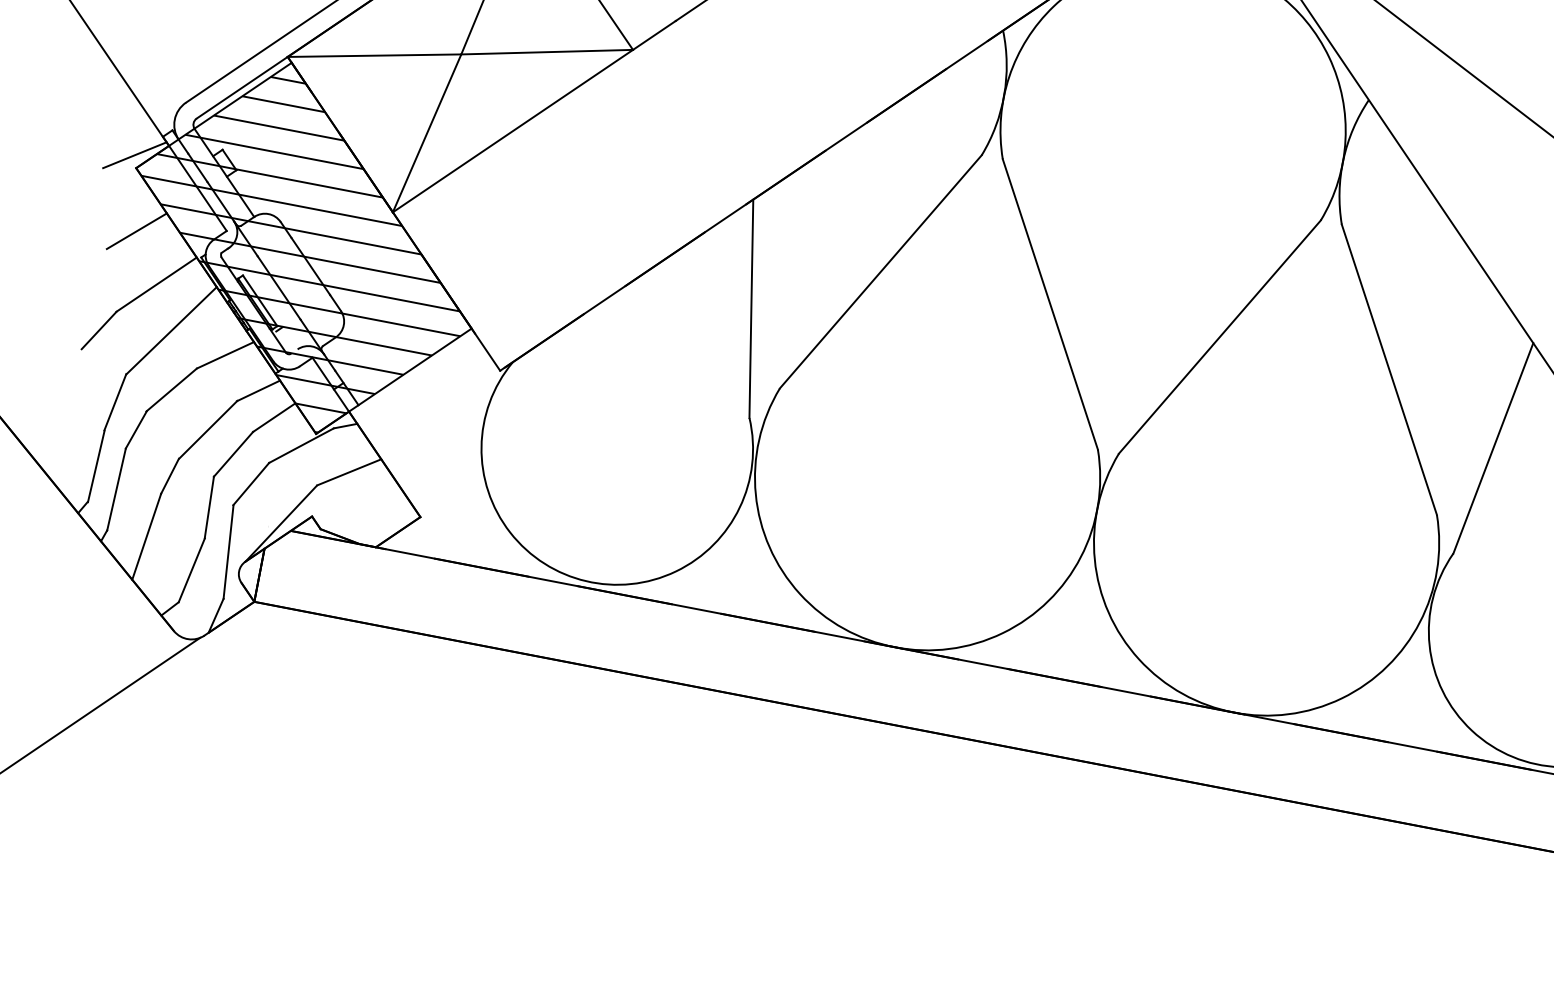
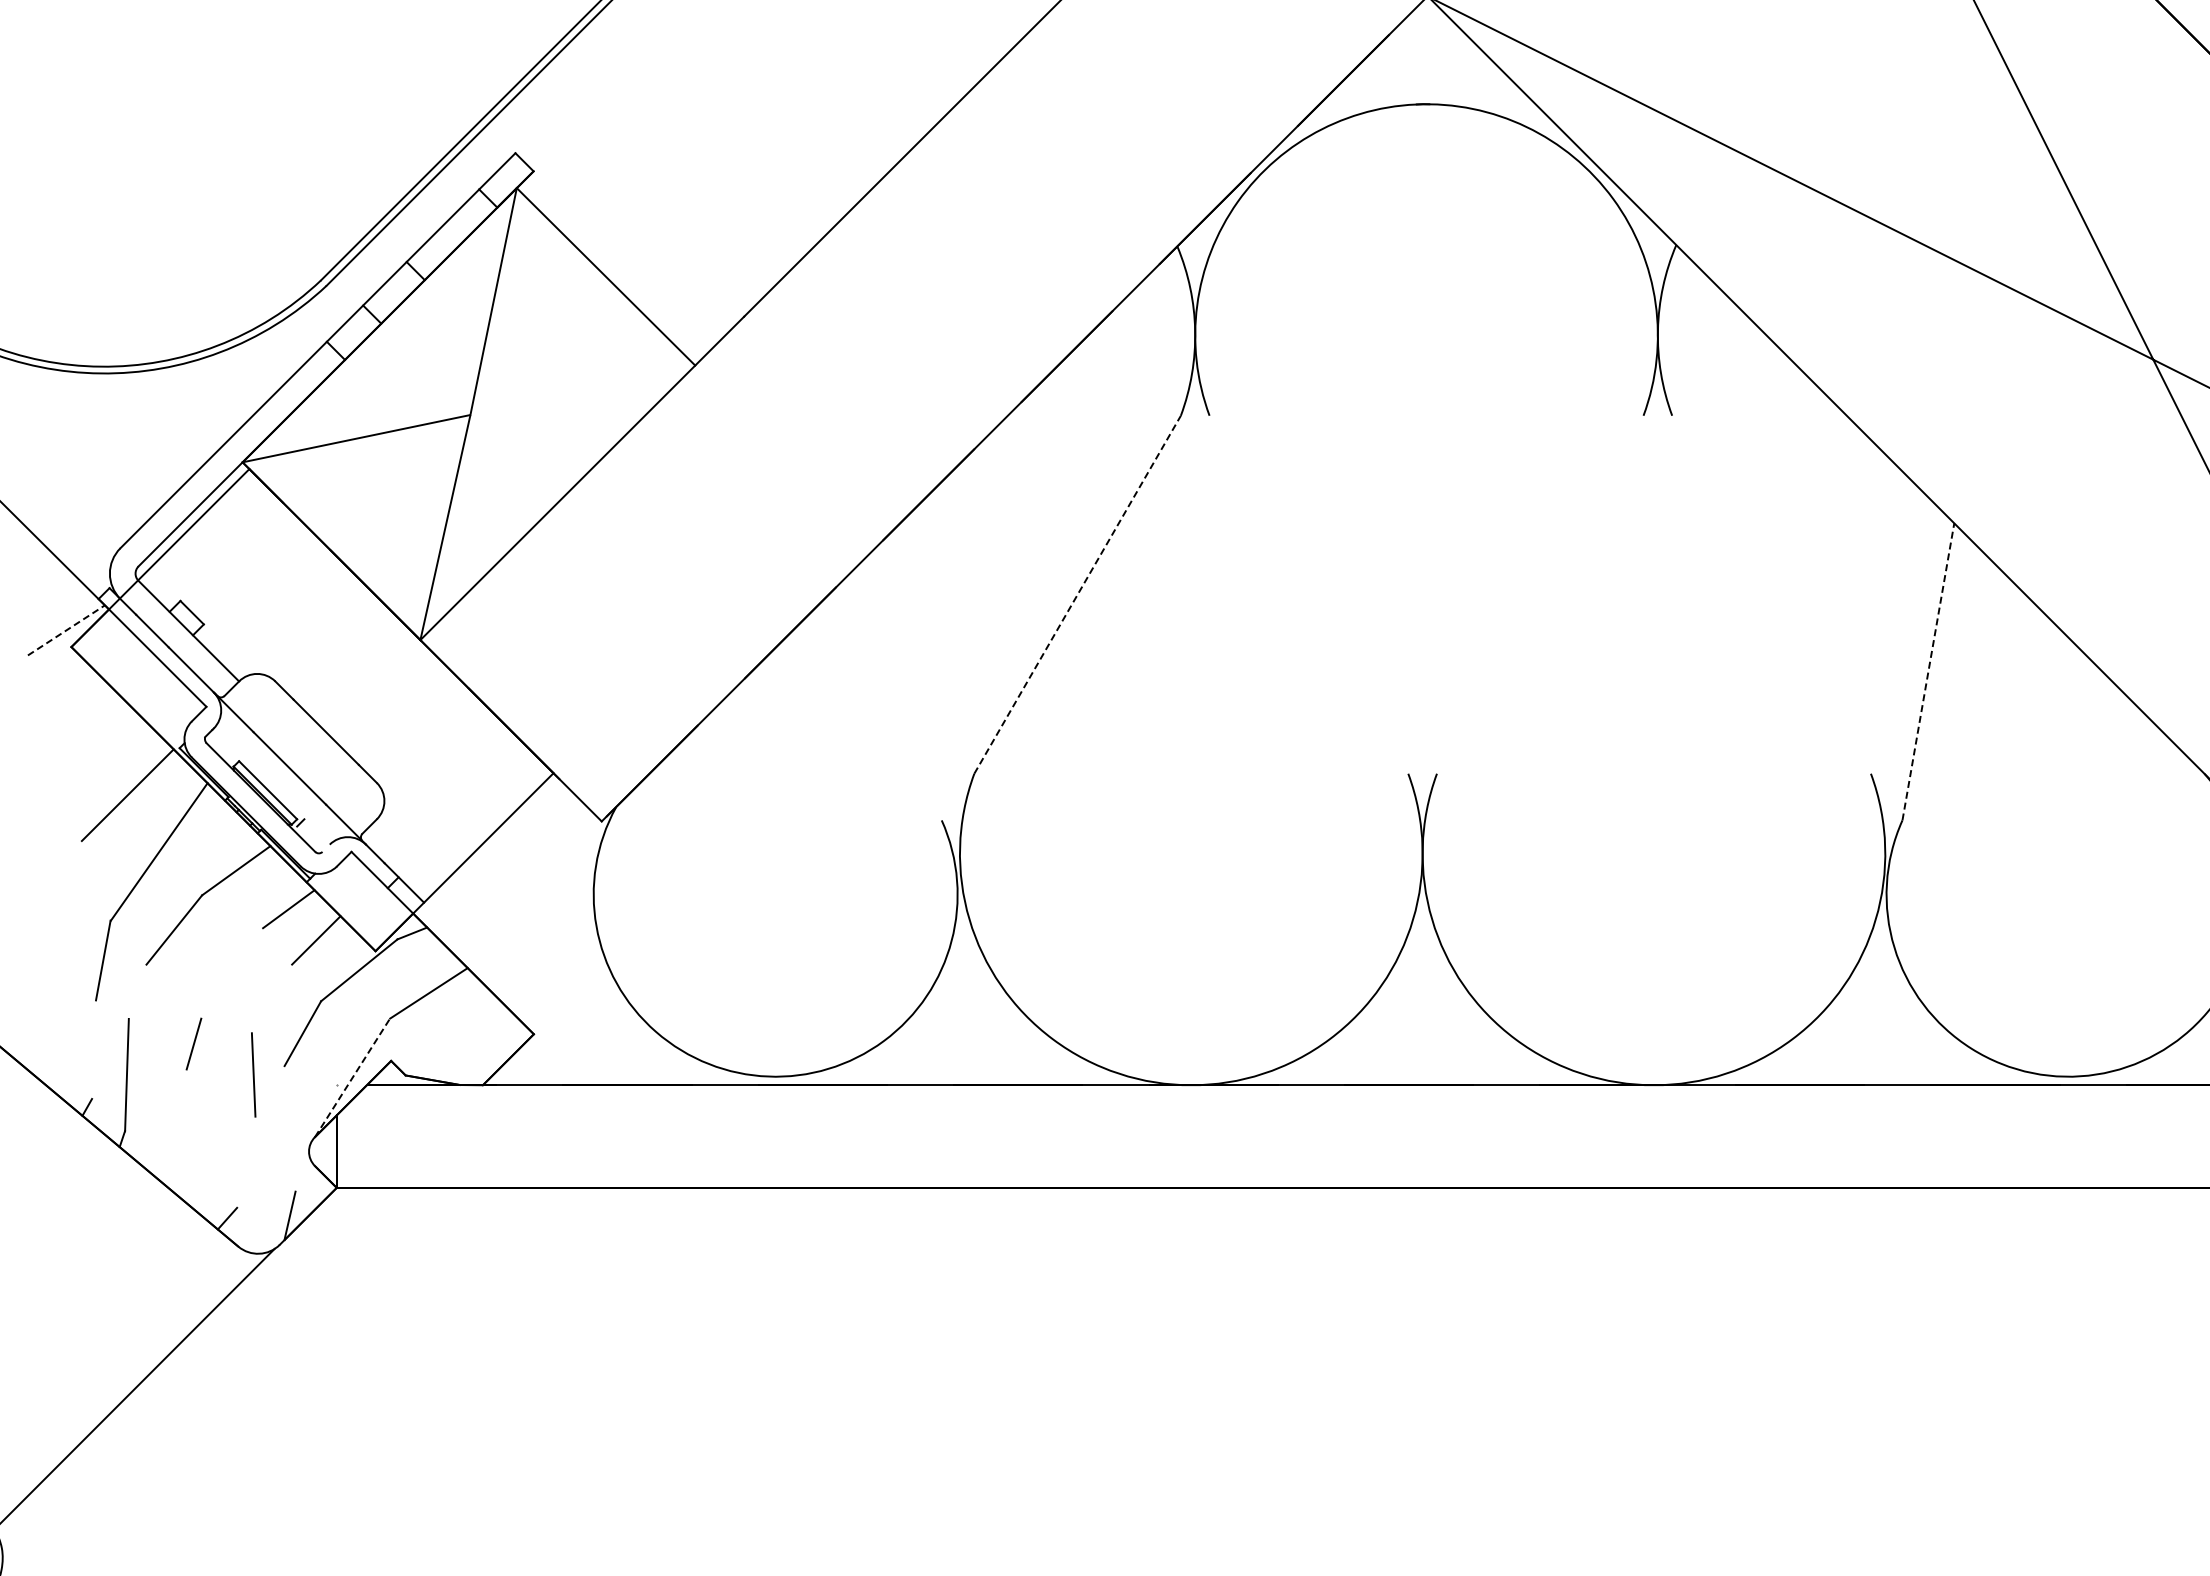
line: (546, 52) -> (582, 390), removed
line: (134, 155) -> (66, 630), solid -> dashed
line: (137, 230) -> (88, 729), removed
hatch: (301, 255) -> (310, 720), removed
line: (880, 271) -> (1077, 594), solid -> dashed
line: (1050, 304) -> (1308, 594), removed
line: (751, 308) -> (916, 676), removed
line: (98, 330) -> (63, 870), removed
line: (1219, 336) -> (1539, 594), removed
line: (1389, 369) -> (1771, 594), removed
line: (136, 429) -> (137, 991), removed
line: (208, 429) -> (232, 972), removed
line: (1493, 448) -> (1928, 671), solid -> dashed
line: (233, 453) -> (271, 998), removed
line: (96, 466) -> (94, 1049), removed
line: (281, 523) -> (352, 1078), solid -> dashed
line: (146, 536) -> (178, 1129), removed
line: (228, 551) -> (289, 1128), removed
line: (191, 569) -> (246, 1161), removed

